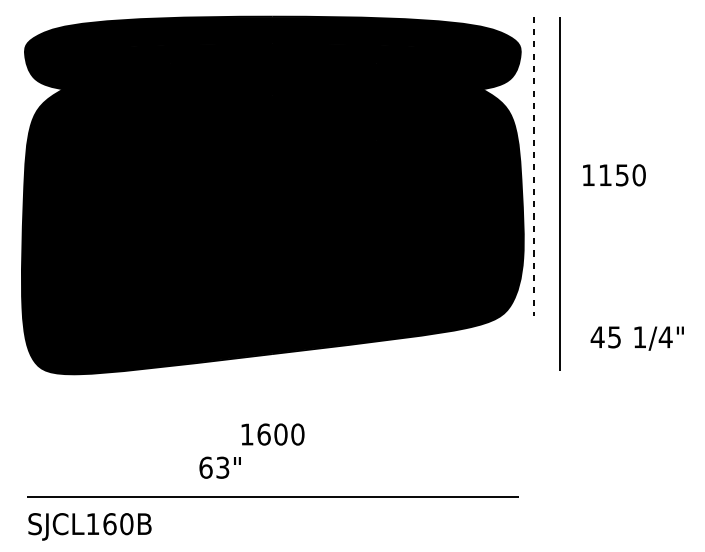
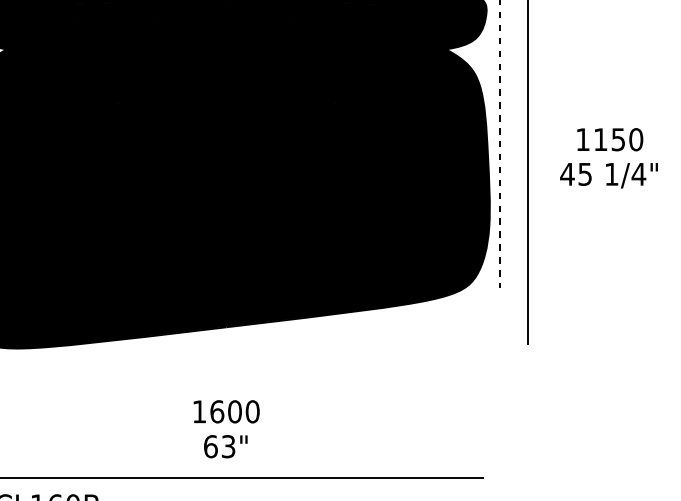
text: (614, 175) -> (610, 139), moved
text: (636, 338) -> (608, 175), moved
text: (219, 467) -> (225, 446), moved

